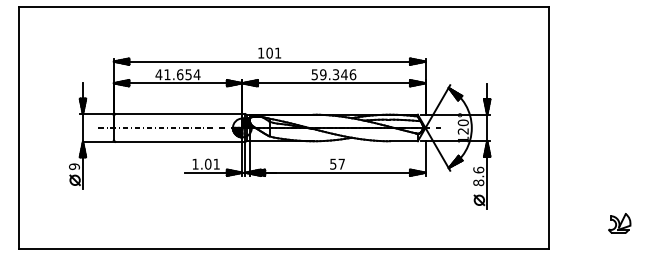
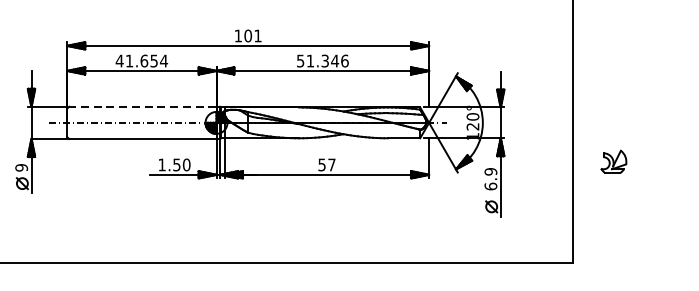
text: (323, 74) -> (310, 60), 59.346 -> 51.346
line: (178, 114) -> (142, 107), solid -> dashed
text: (212, 163) -> (181, 164), 1.01 -> 1.50
text: (478, 176) -> (490, 179), 8.6 -> 6.9
part: (619, 223) -> (613, 161), moved

